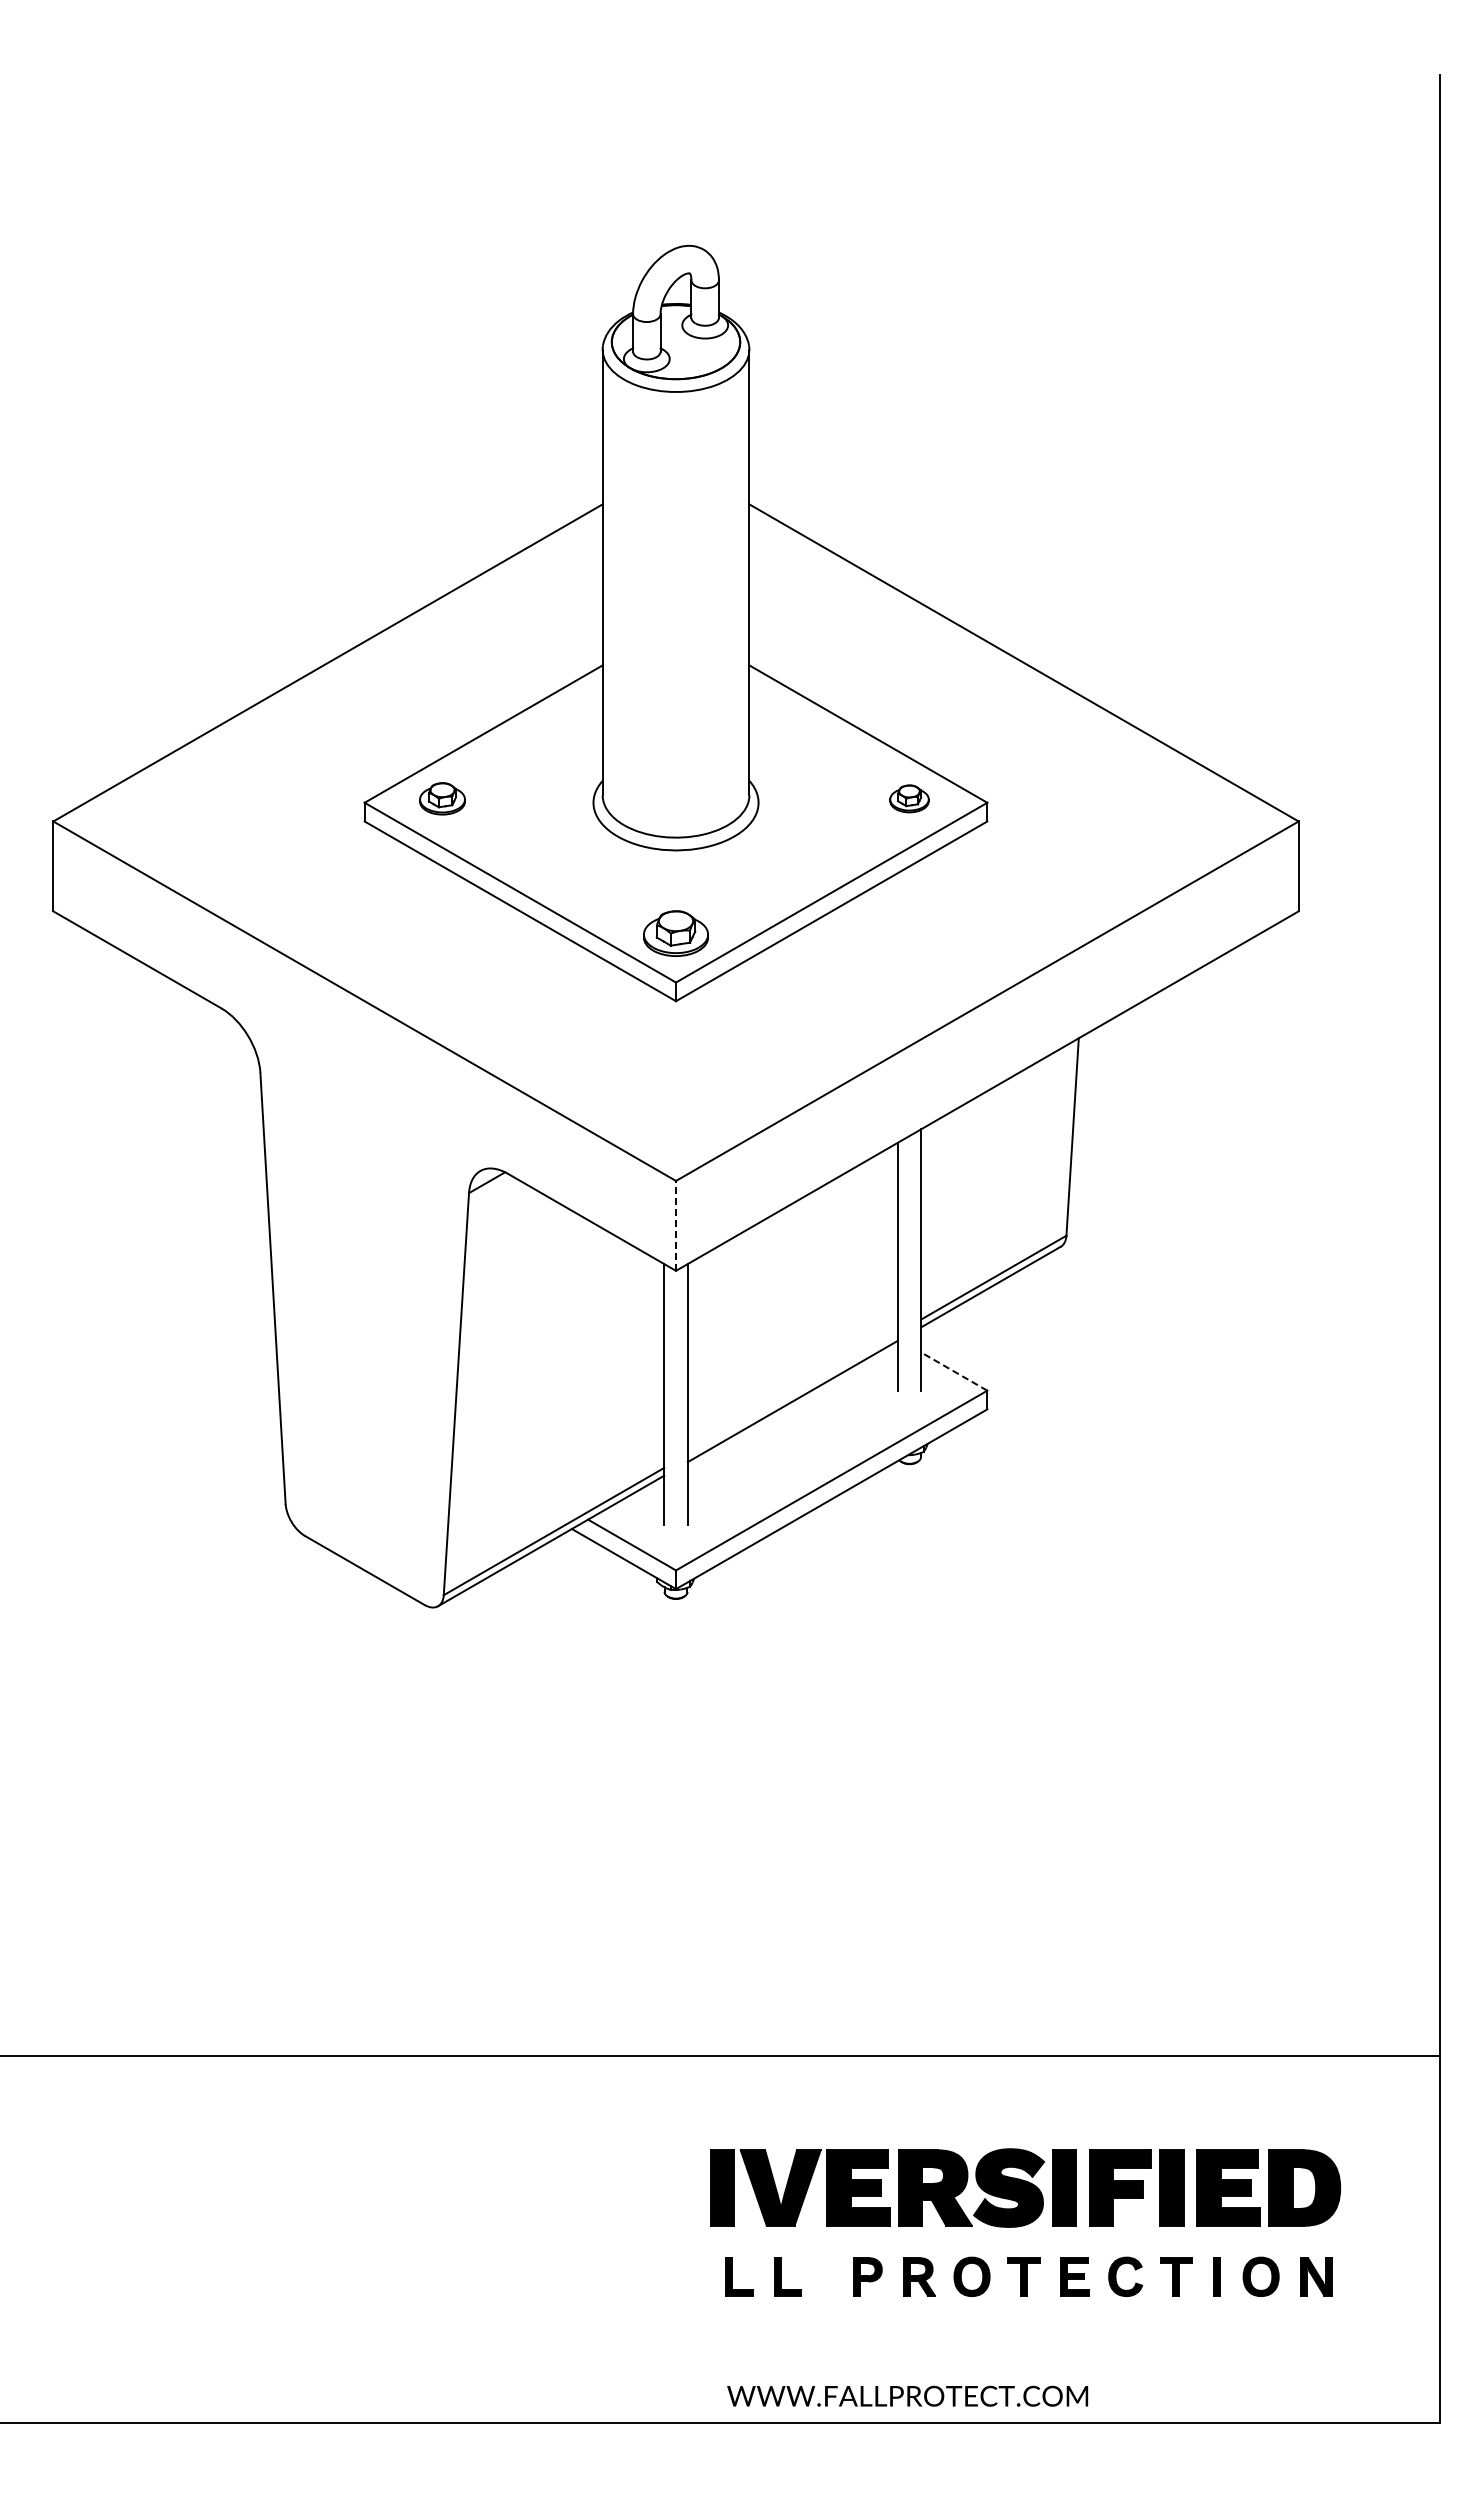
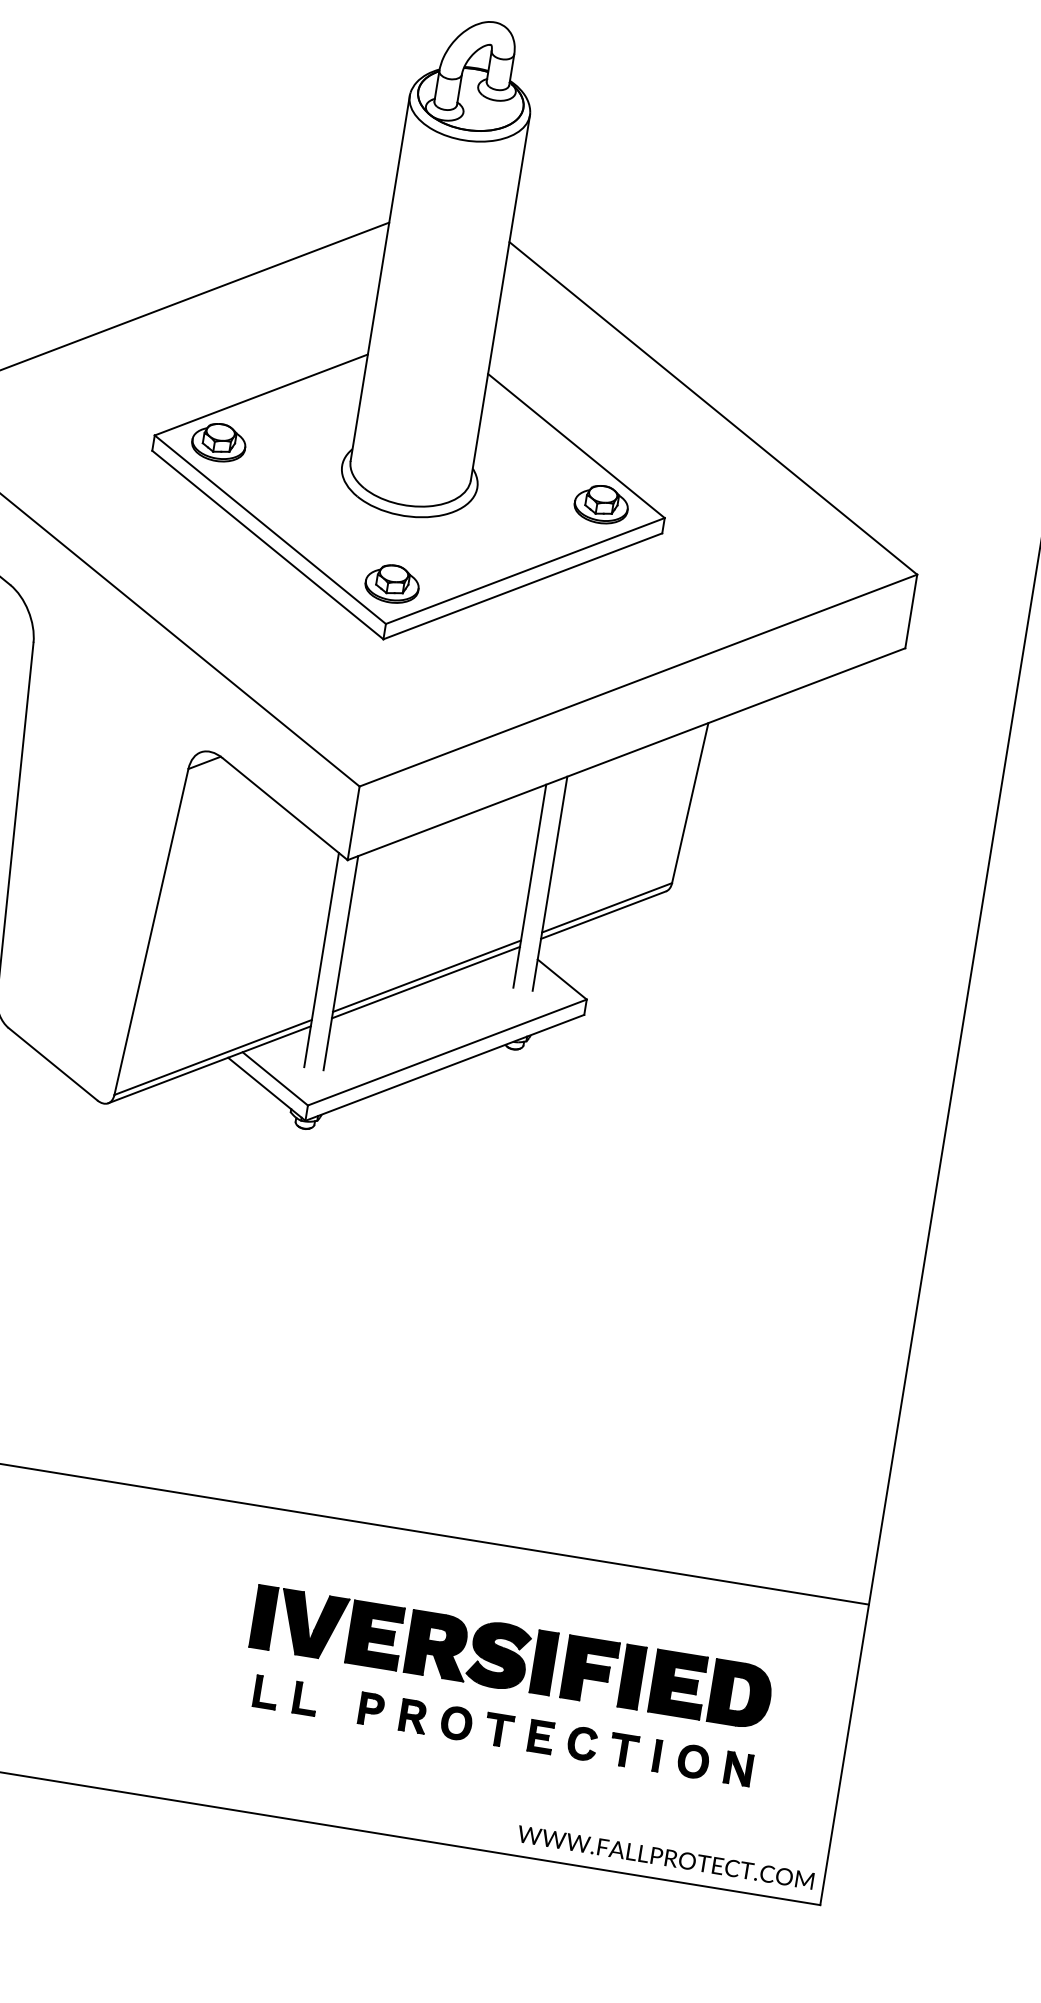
part: (442, 798) -> (219, 442), size x1.43
part: (909, 798) -> (601, 504), size x1.67
line: (676, 1225) -> (354, 823), dashed -> solid
line: (953, 1371) -> (561, 979), dashed -> solid
line: (792, 1393) -> (426, 976), added
text: (907, 2395) -> (665, 1856), moved

